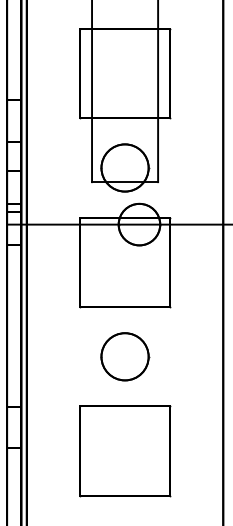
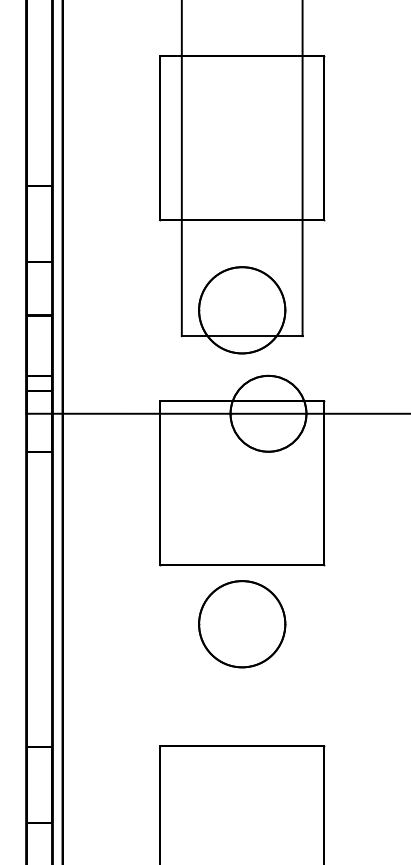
part: (125, 356) -> (242, 623), moved

